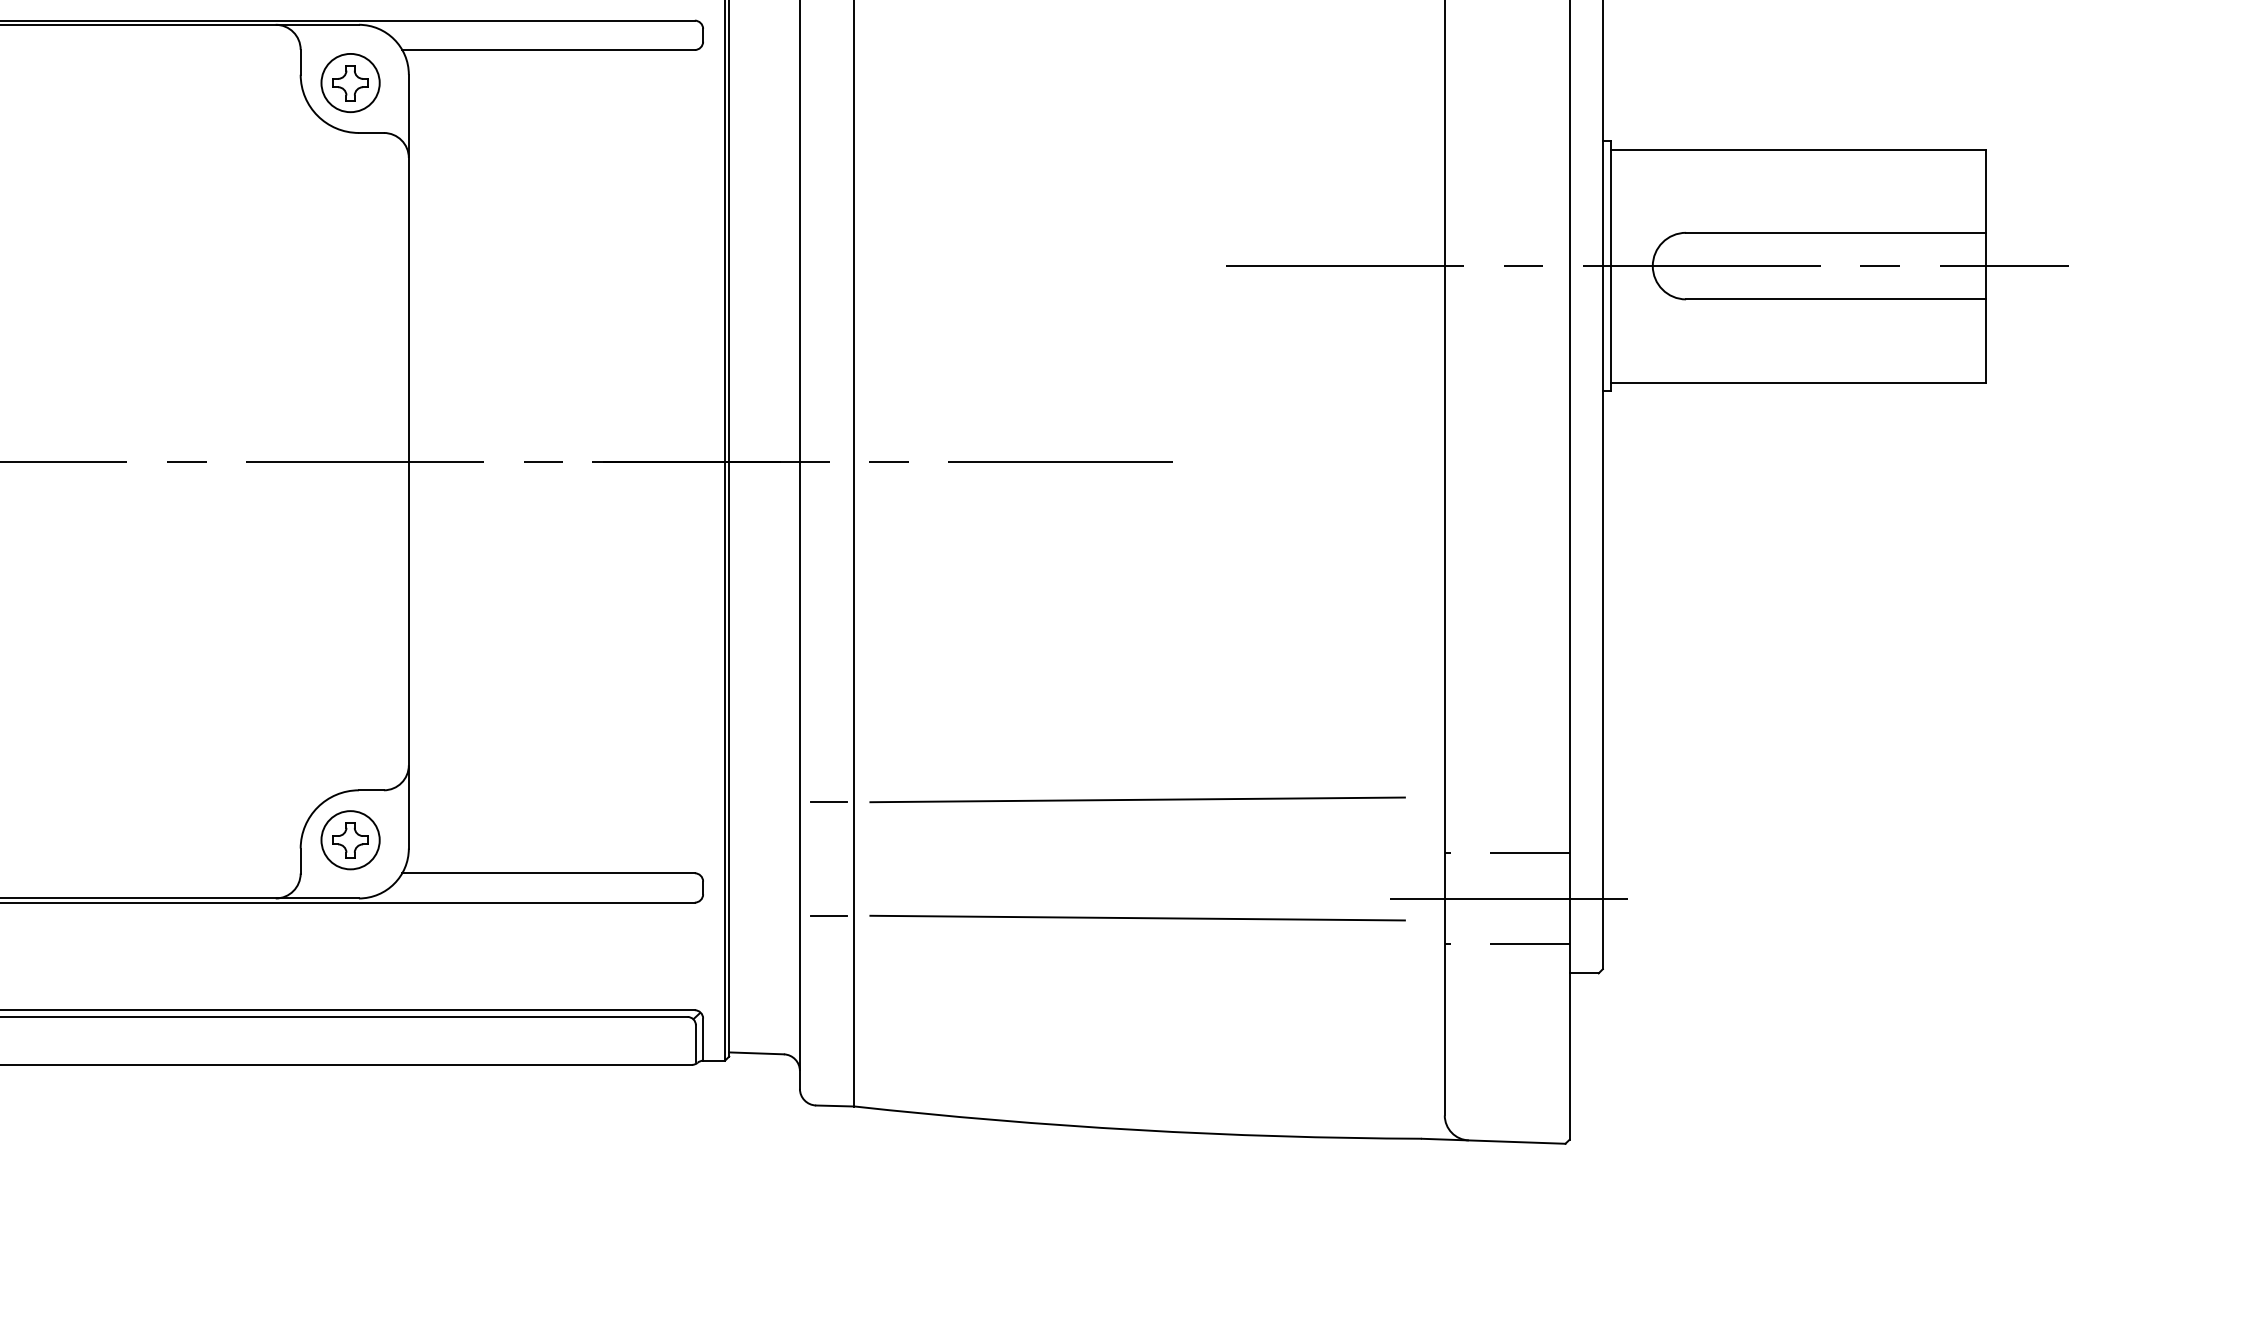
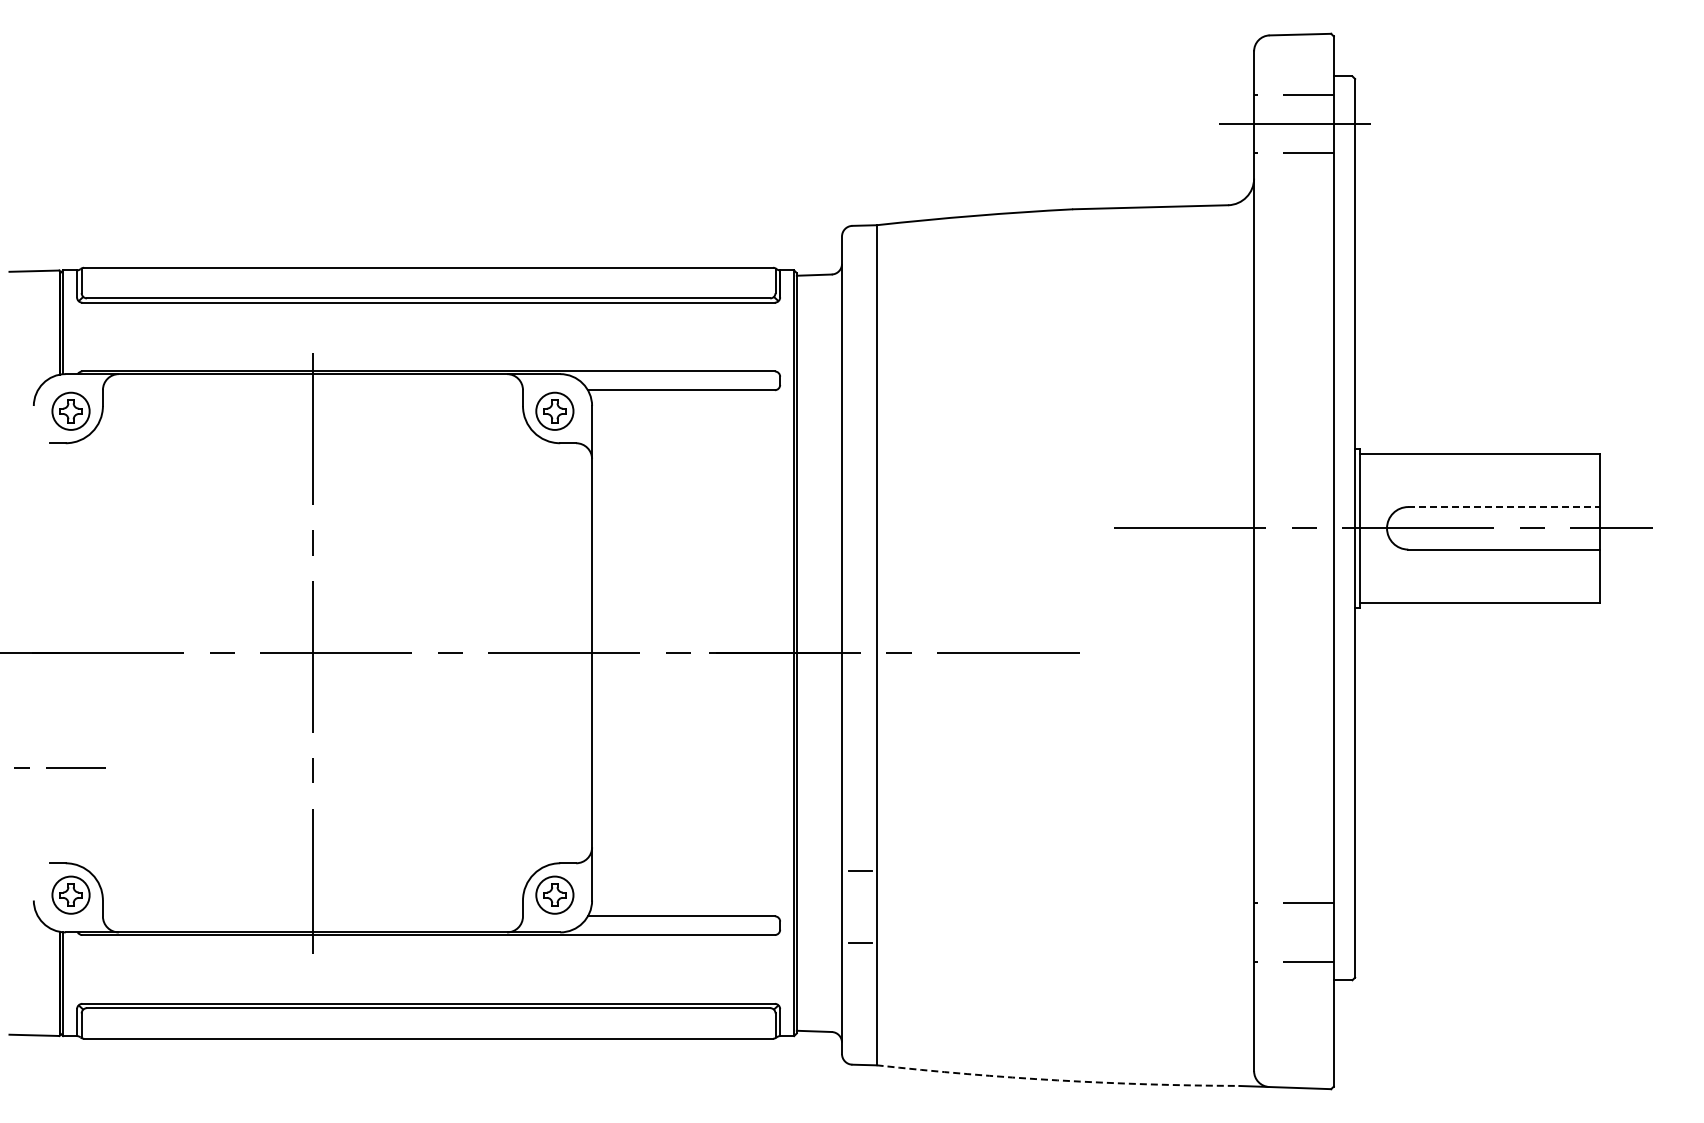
line: (1836, 233) -> (1504, 507), solid -> dashed
line: (1137, 798) -> (1057, 868), removed
line: (1506, 898) -> (1293, 932), removed
line: (1137, 917) -> (1057, 944), removed
arc: (1137, 1130) -> (1057, 1080), solid -> dashed

